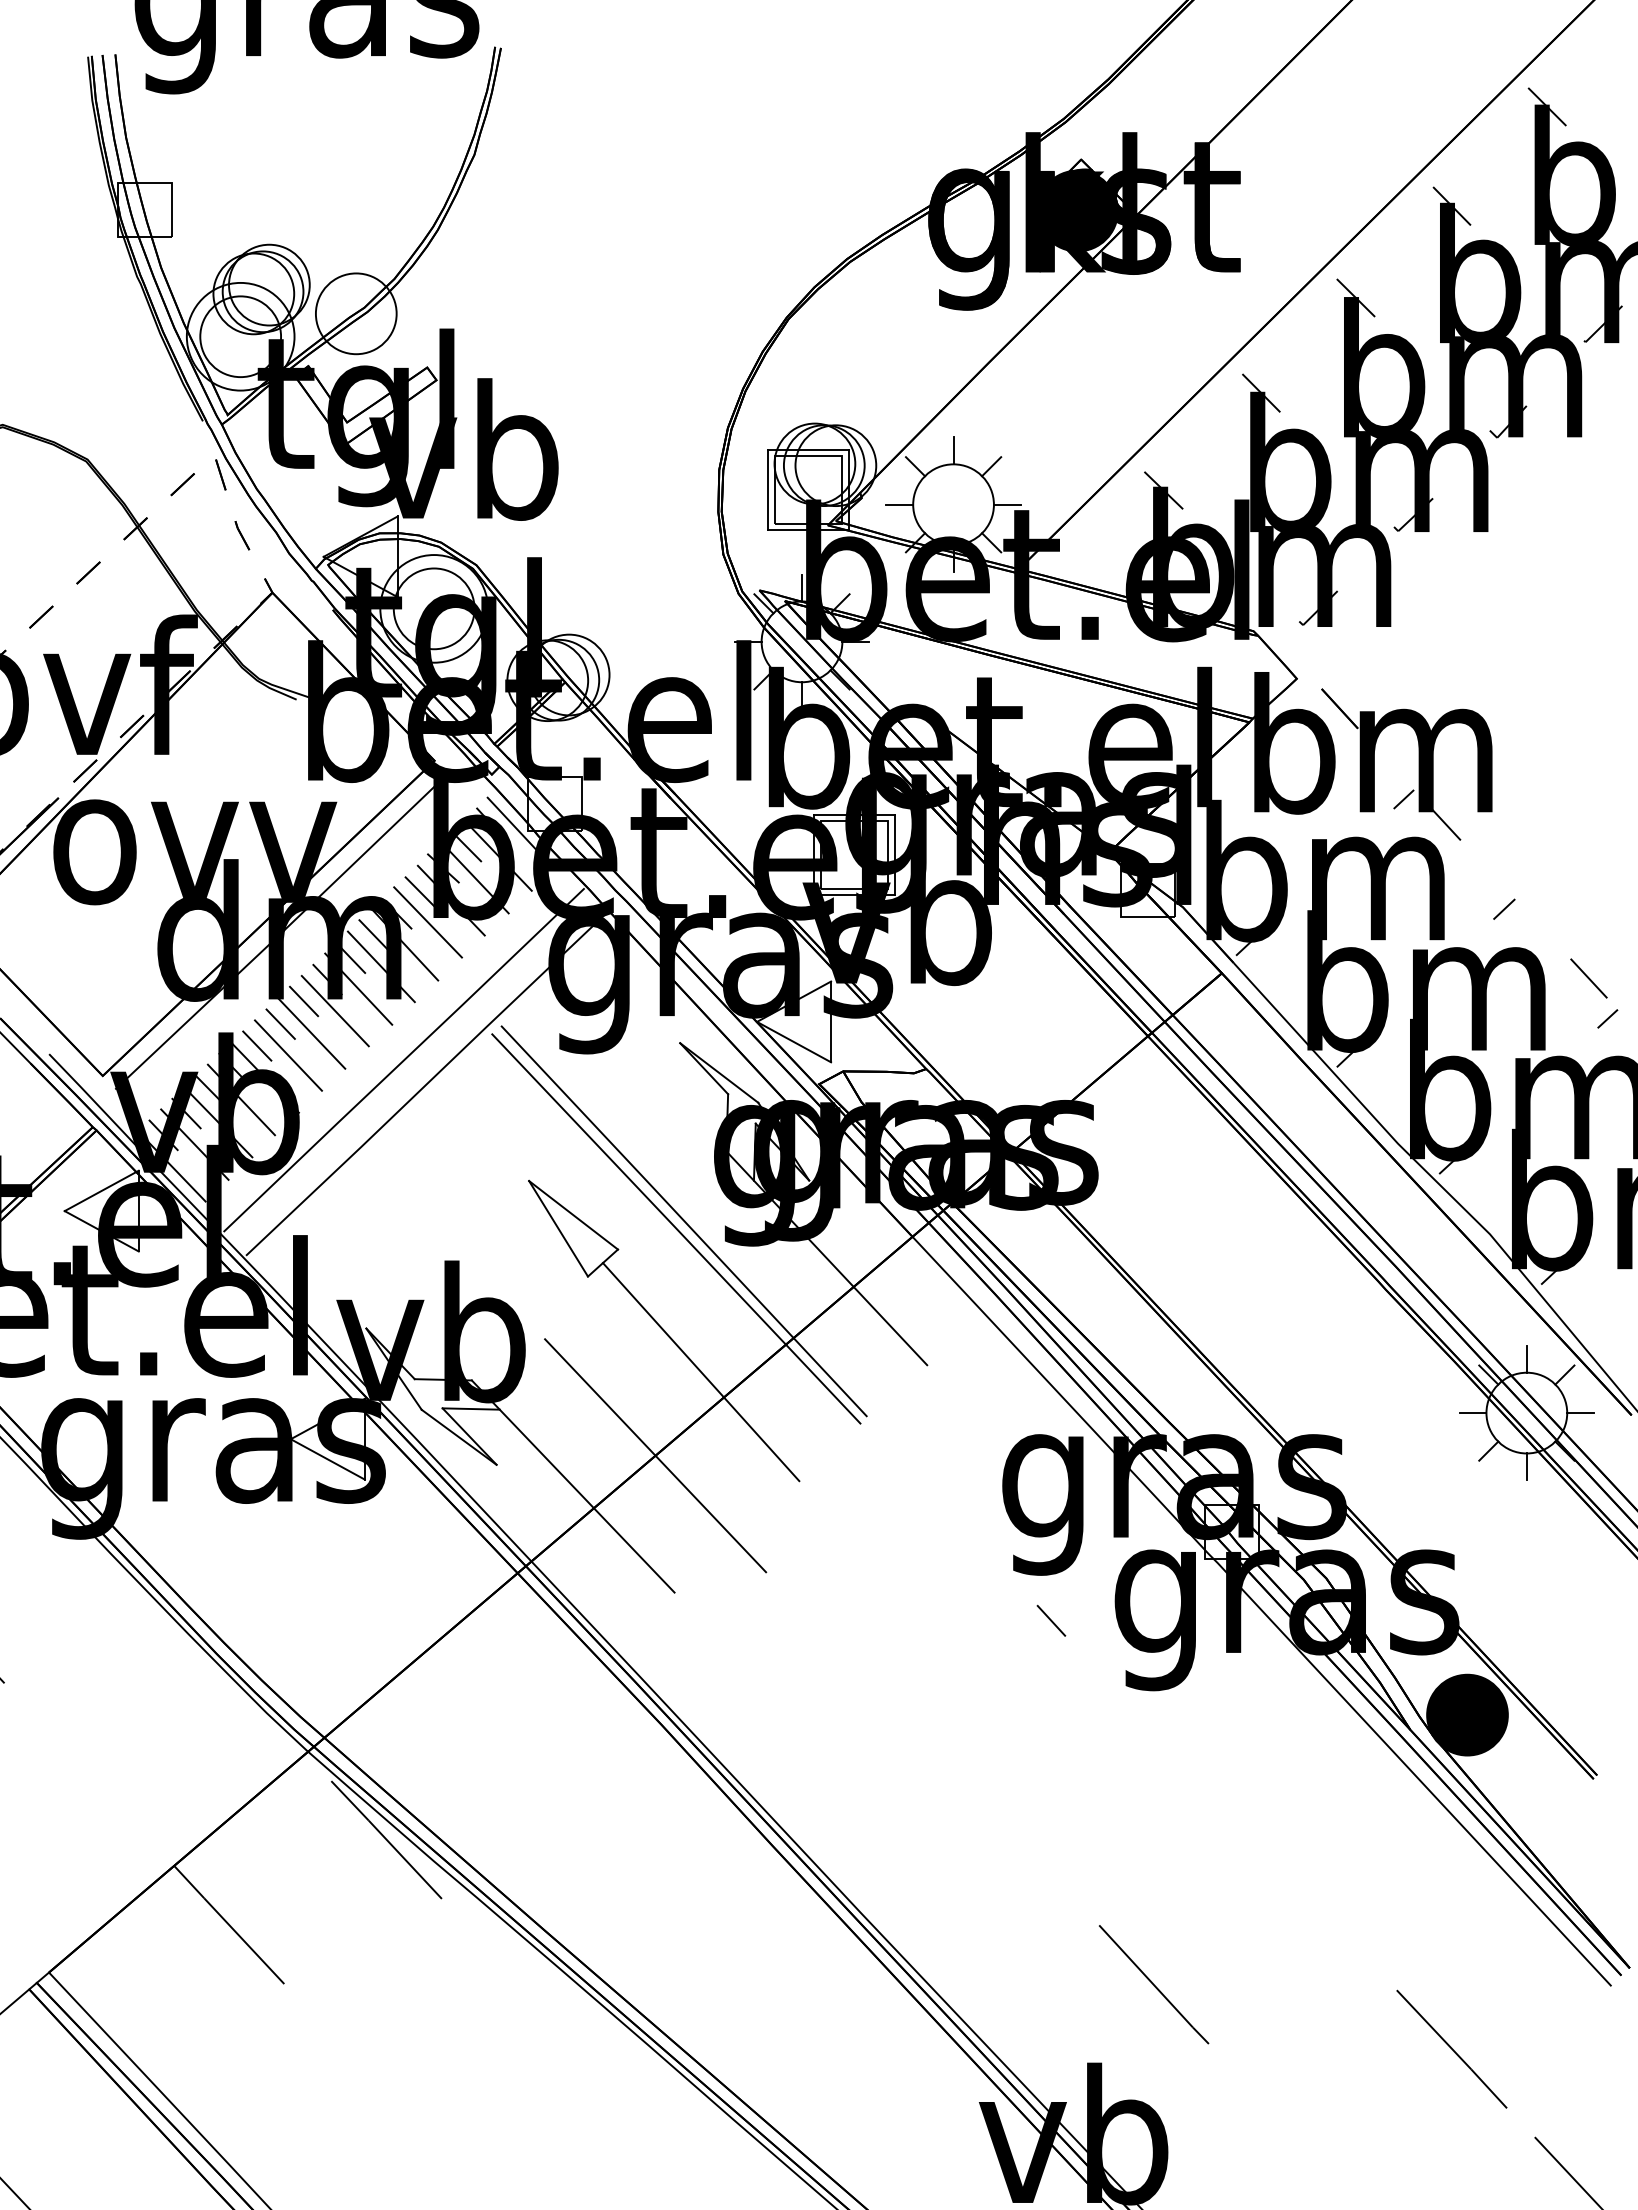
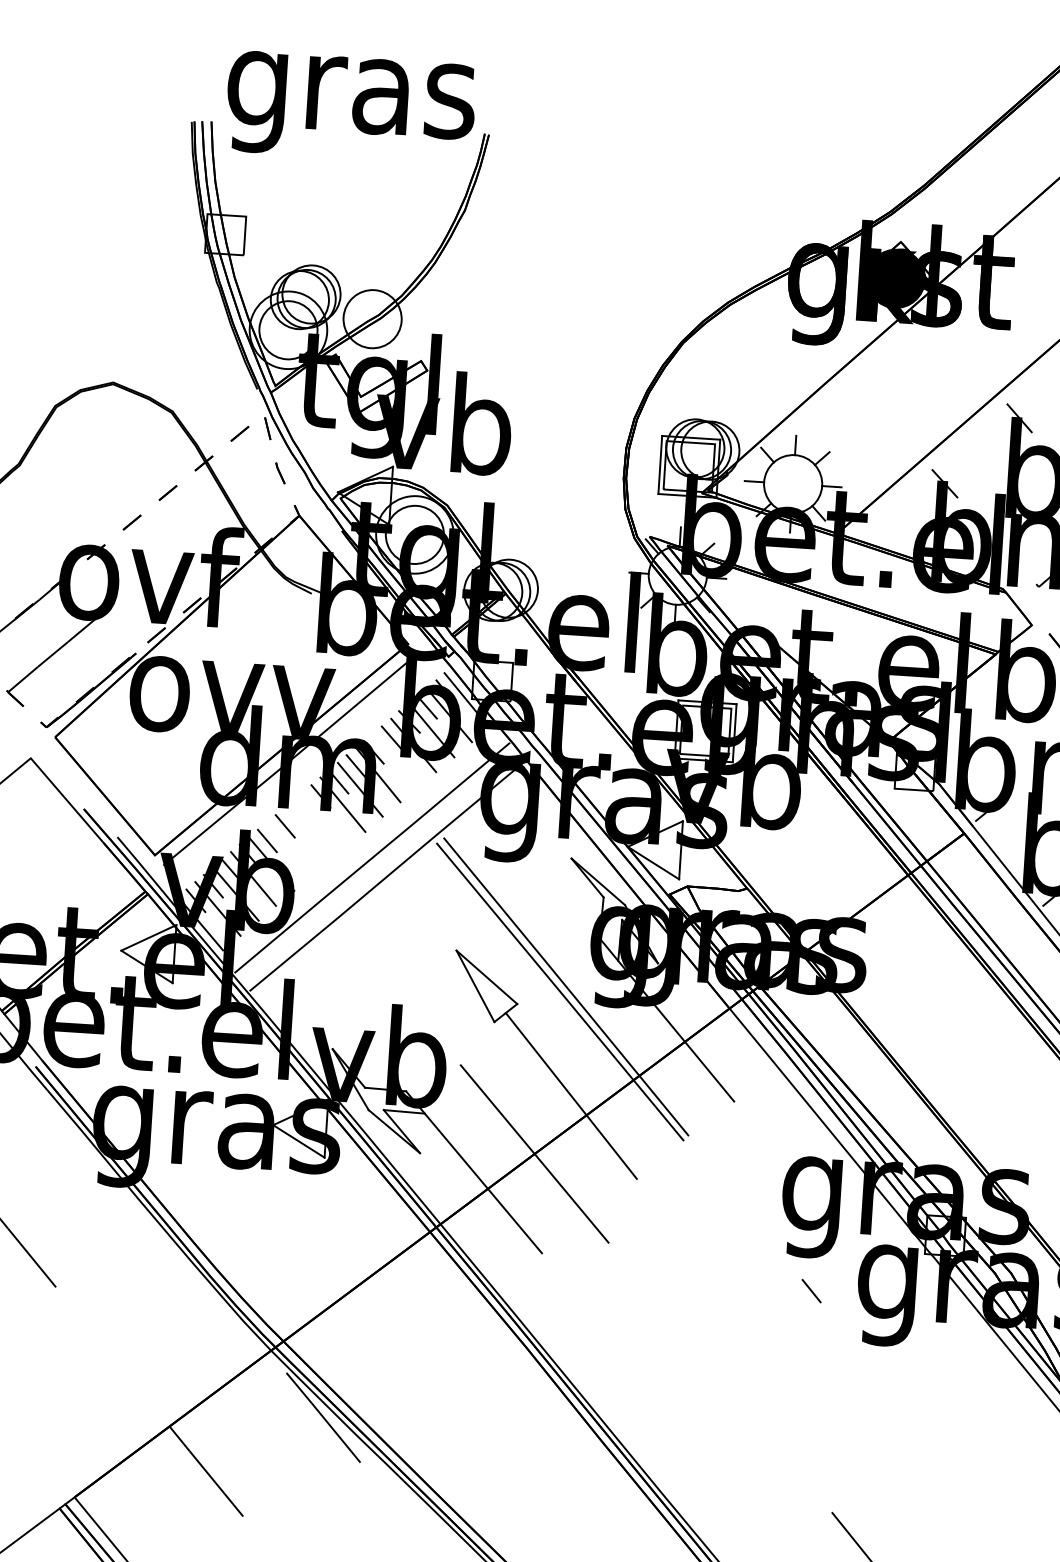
line: (427, 922) -> (395, 760), removed
line: (304, 1001) -> (303, 811), removed
line: (334, 1010) -> (324, 819), removed
line: (311, 1033) -> (306, 834), removed
line: (288, 1055) -> (289, 849), removed

